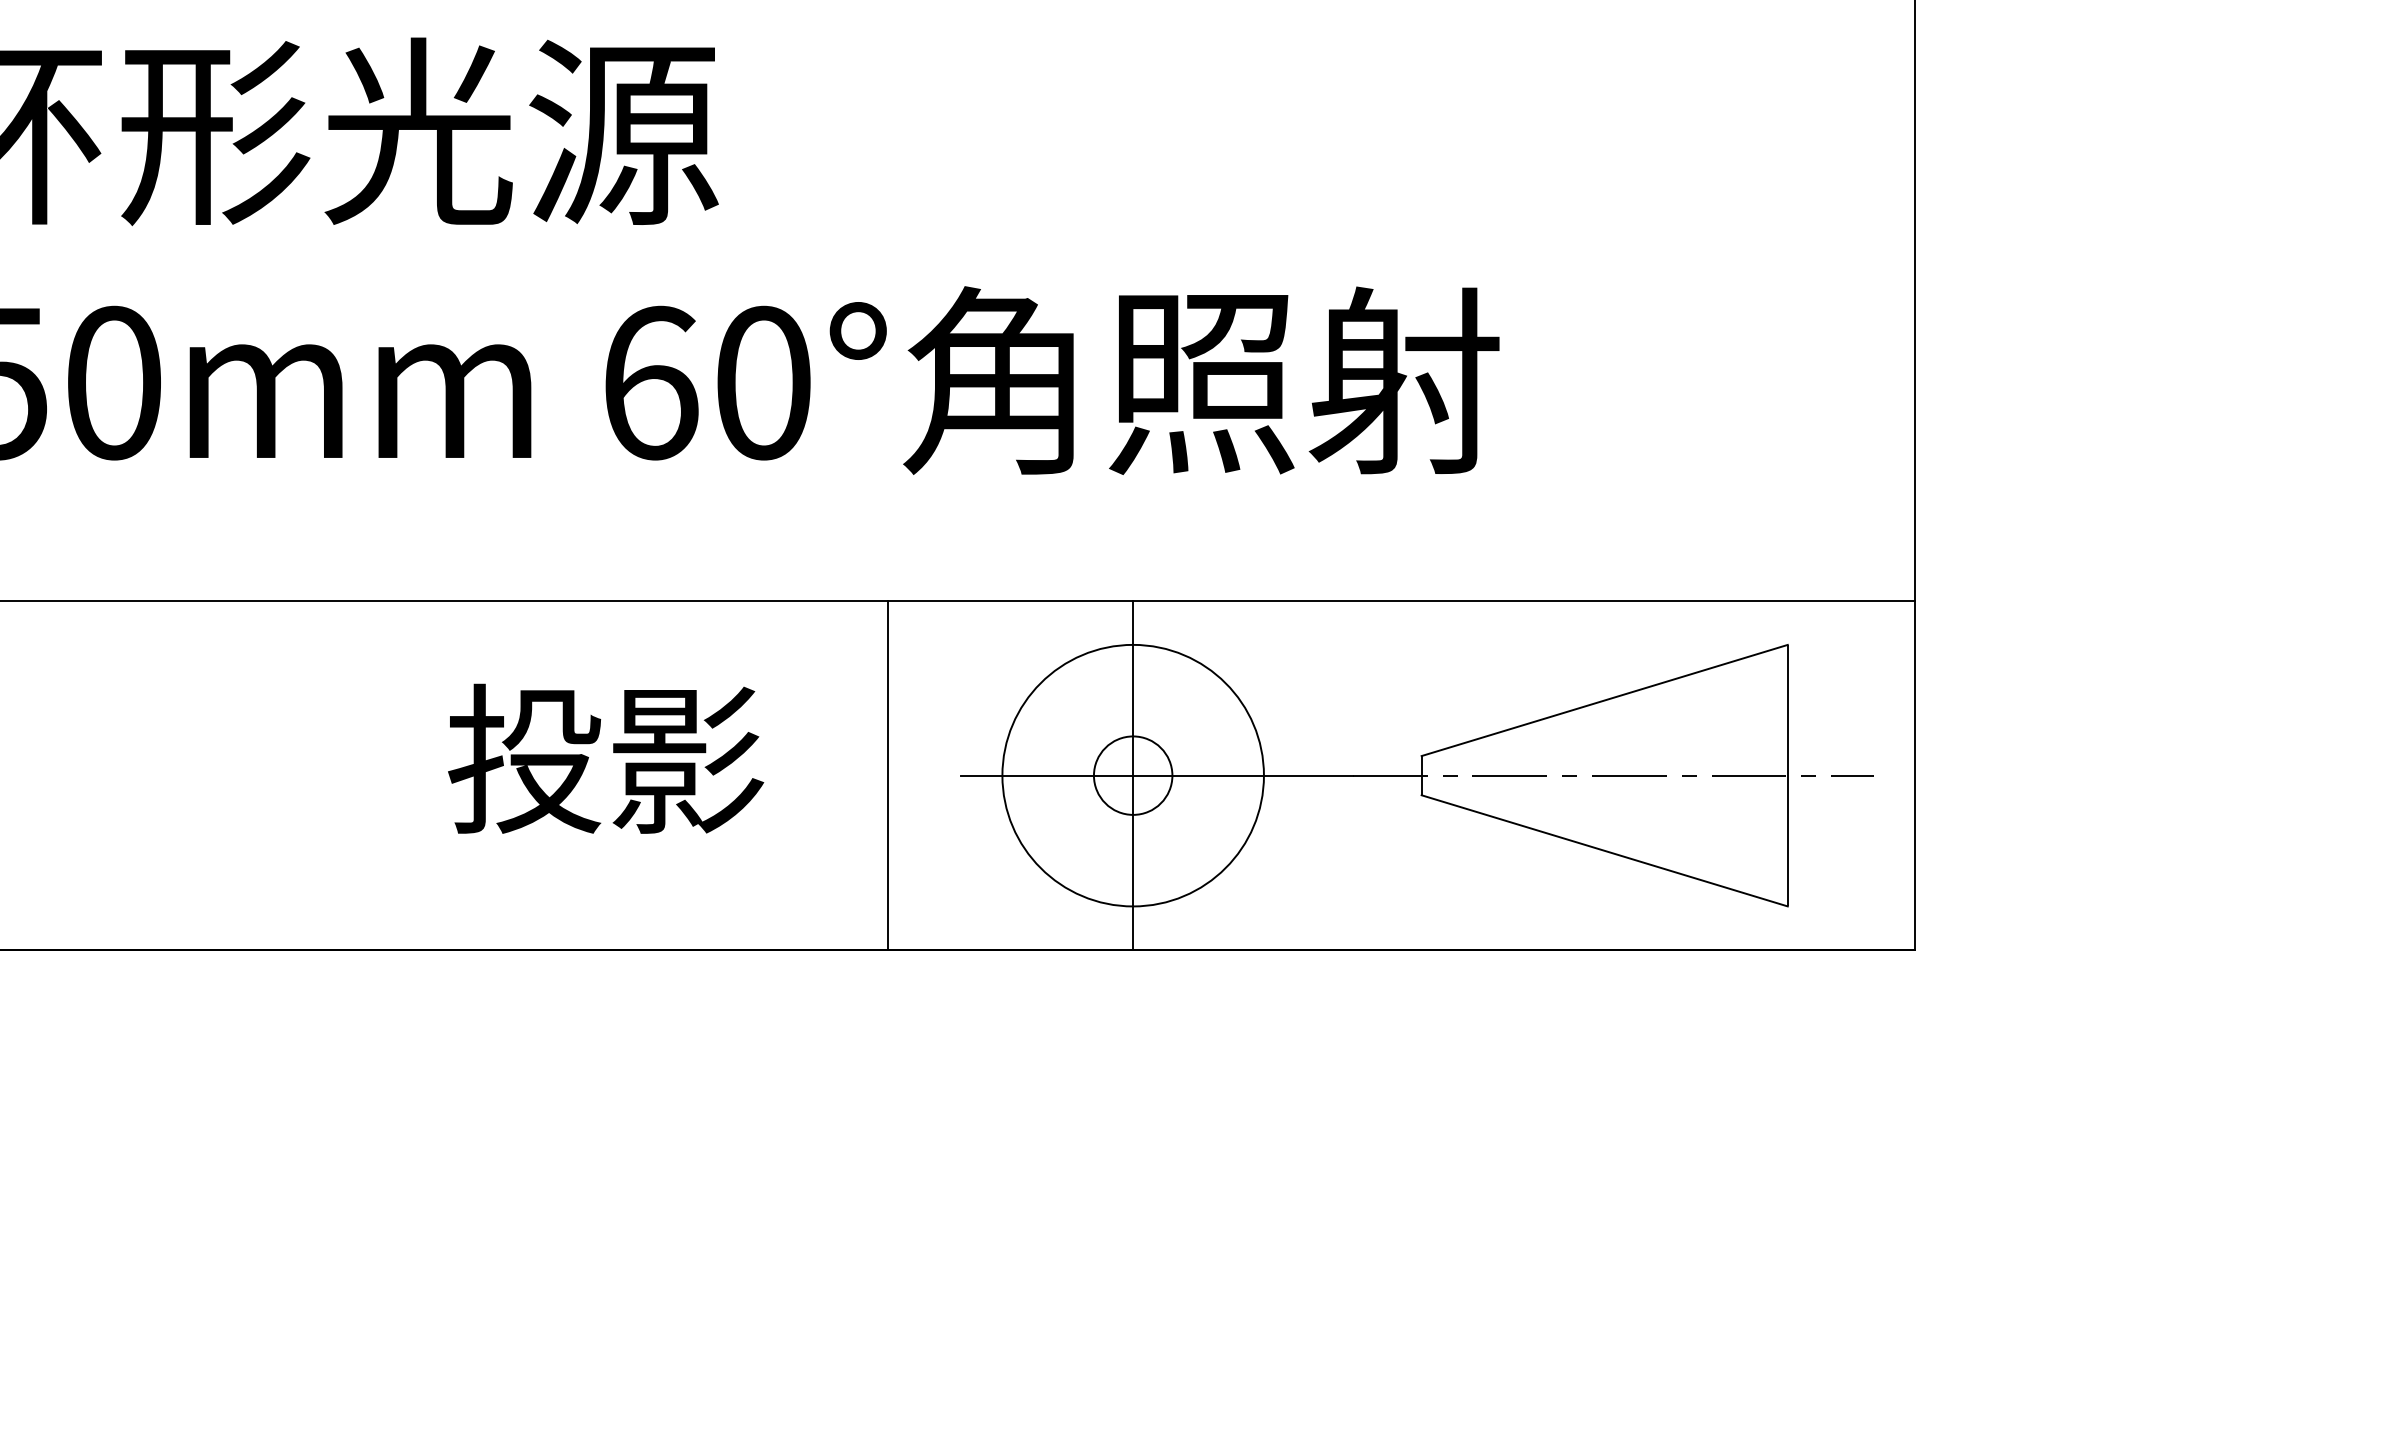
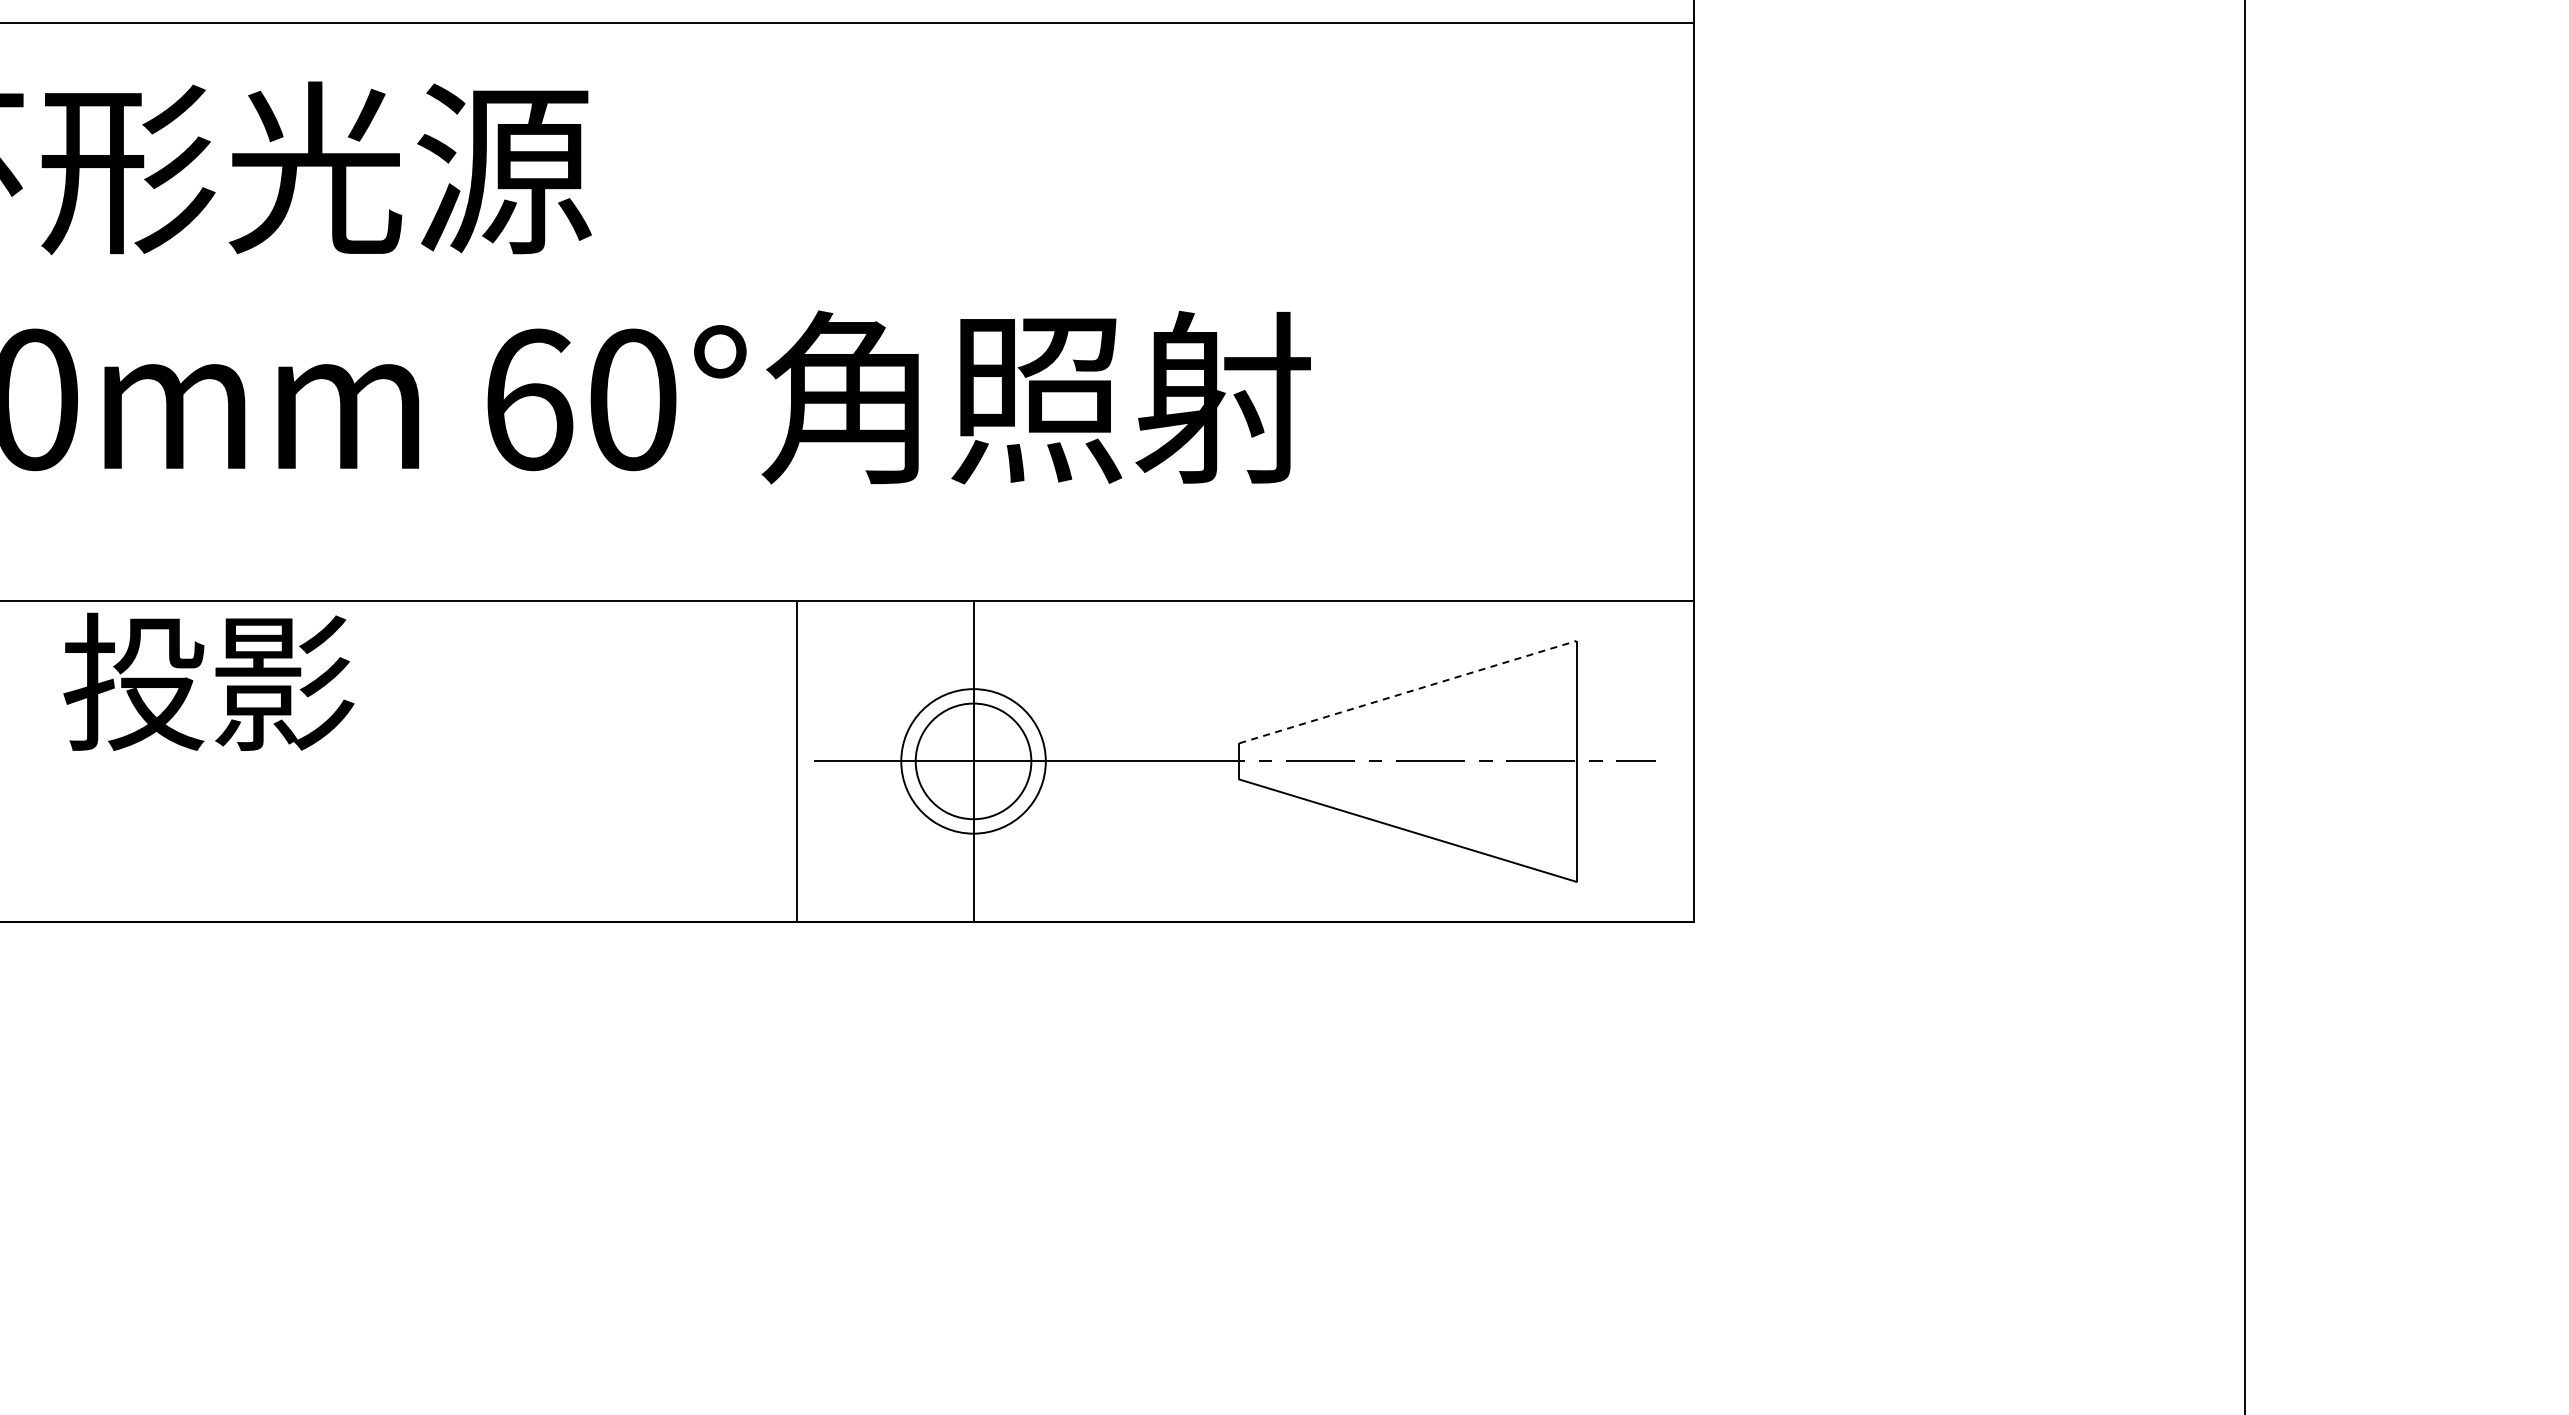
line: (1605, 700) -> (1408, 692), solid -> dashed
text: (605, 758) -> (208, 681), moved
circle: (1133, 774) -> (973, 760), size x0.6
line: (887, 775) -> (796, 761), moved
circle: (1133, 775) -> (973, 761), size x1.6

